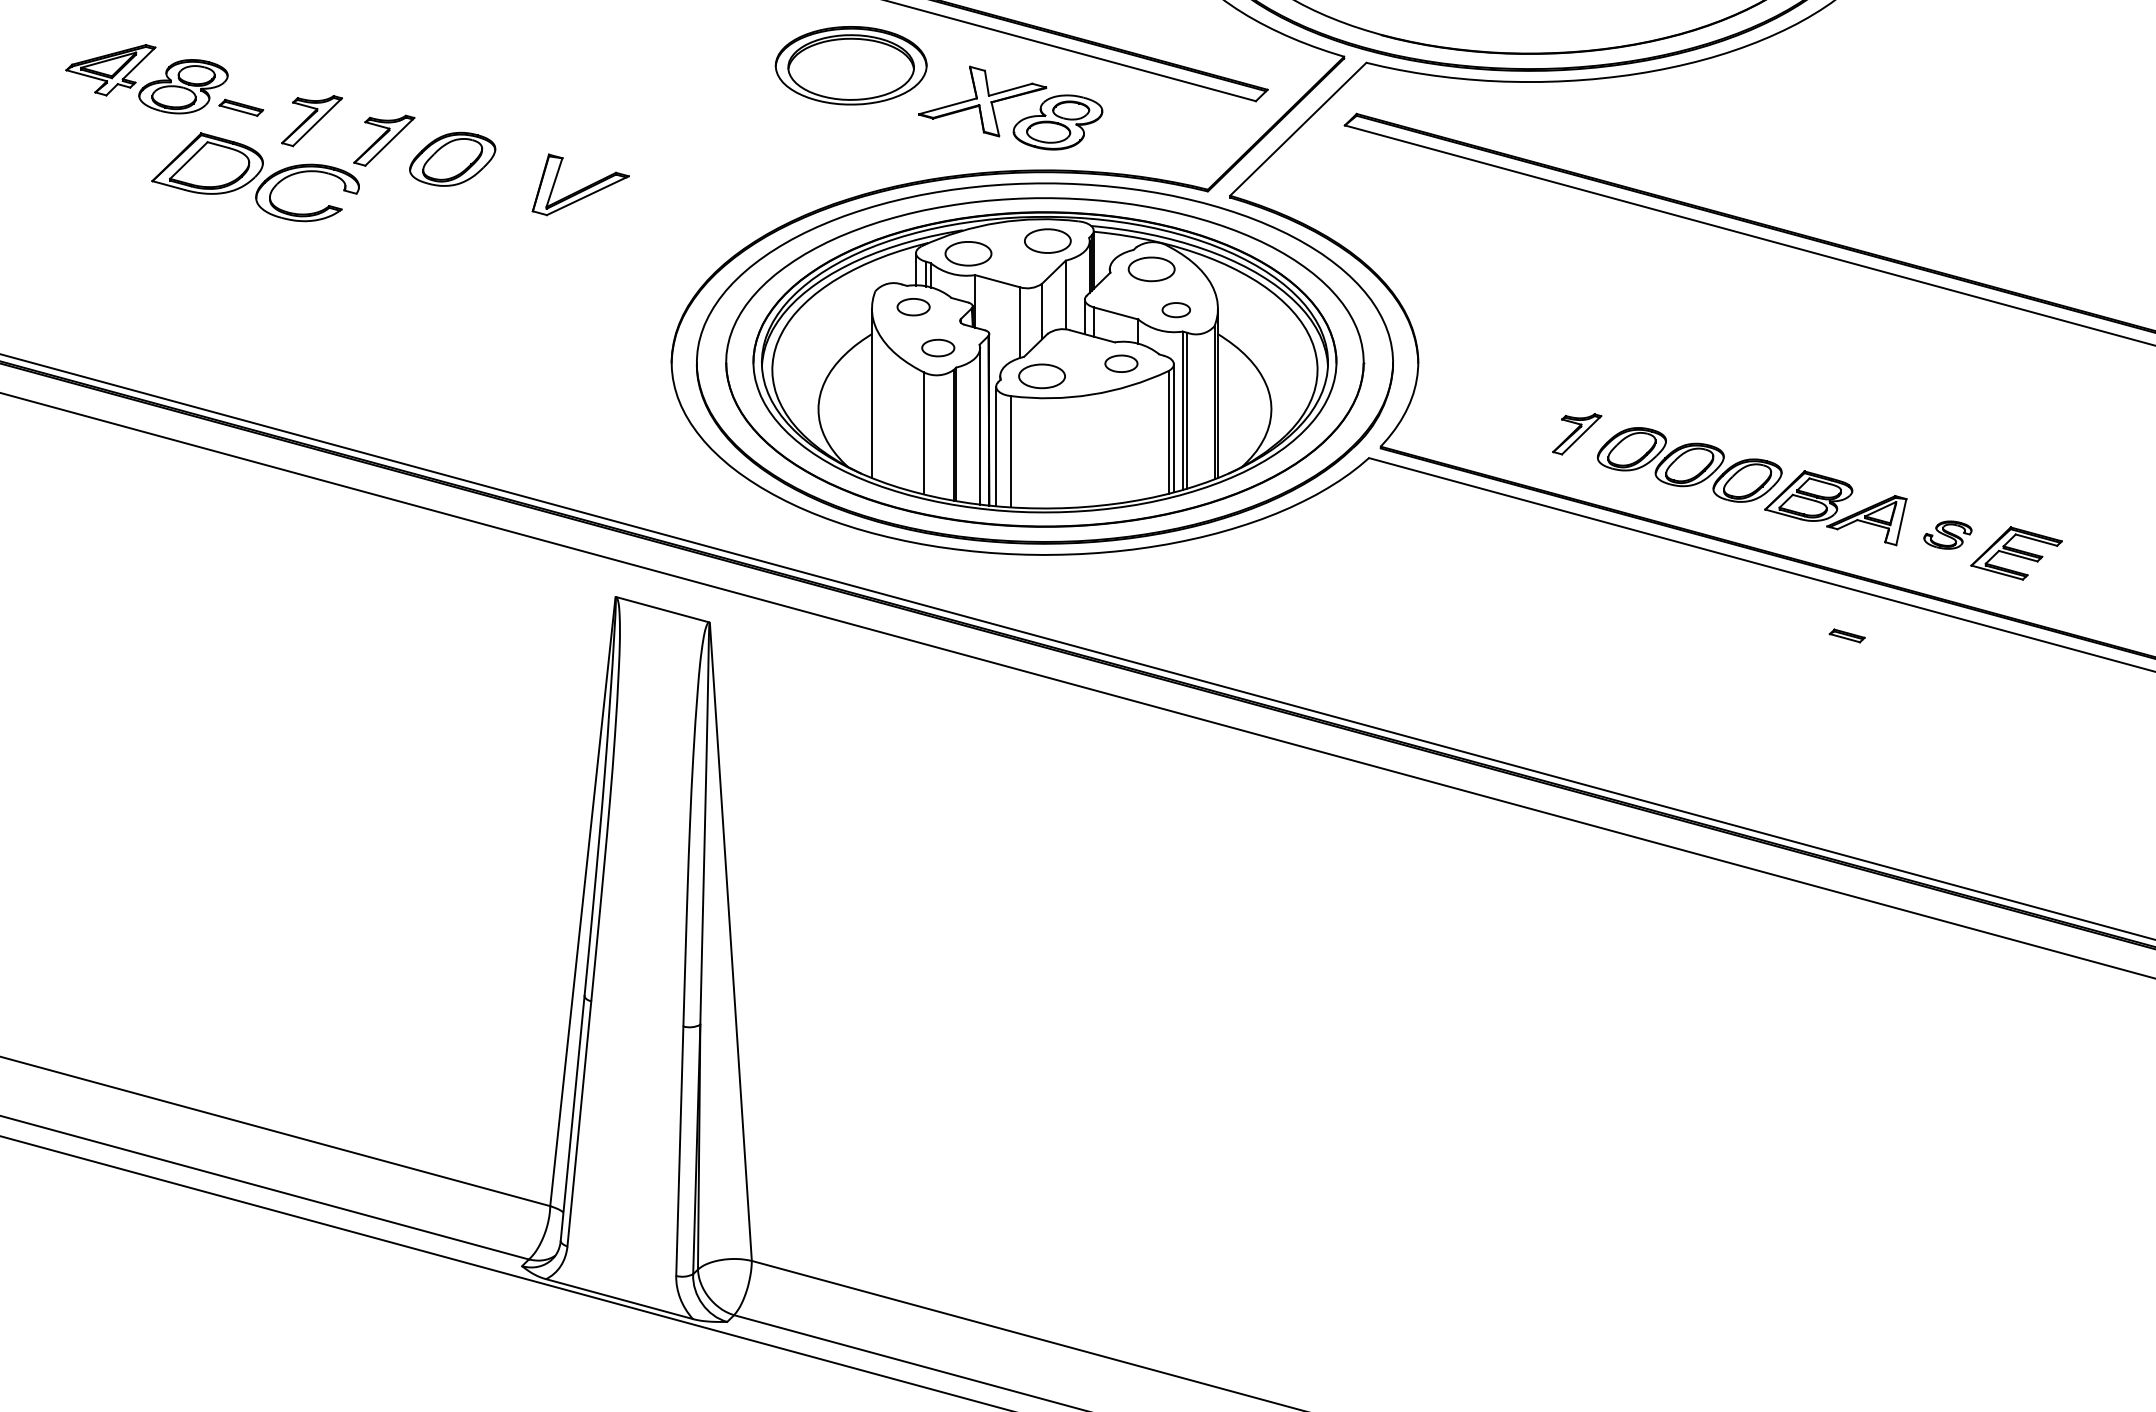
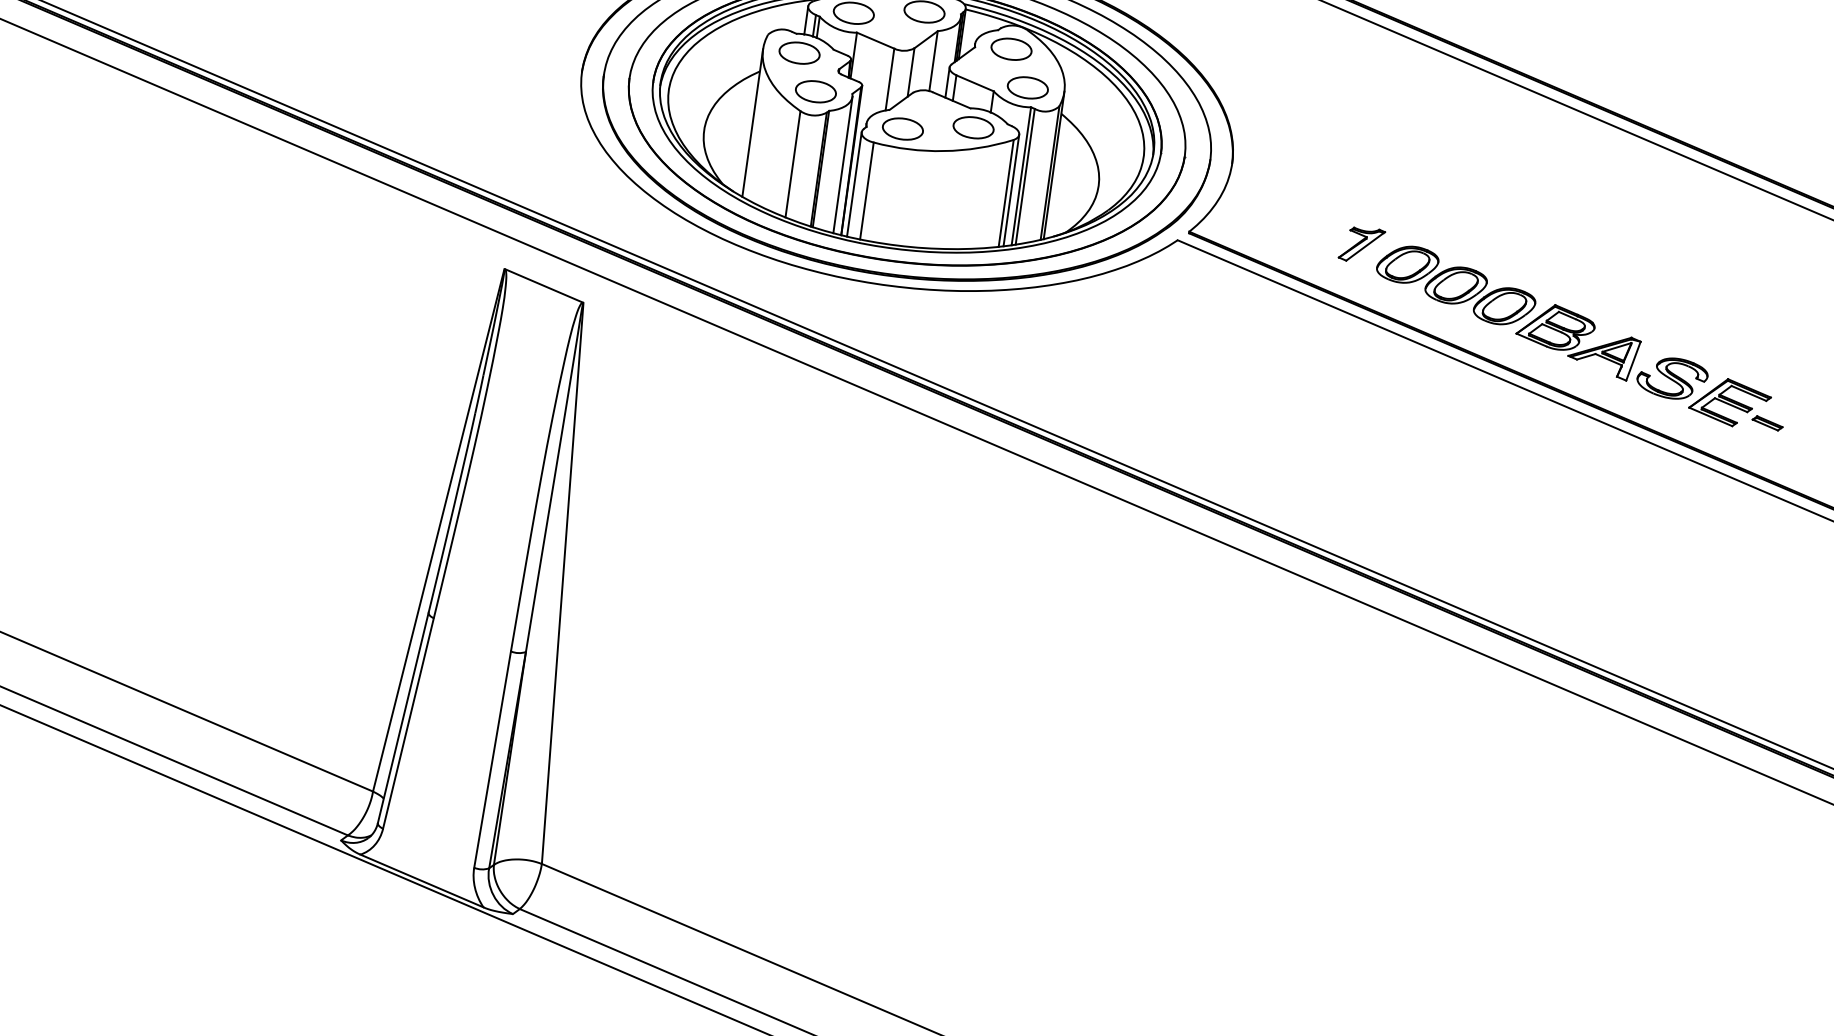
part: (913, 306) -> (799, 52), size x1.43
part: (1176, 309) -> (1028, 87), size x1.67
part: (938, 347) -> (816, 91), size x1.43
part: (1121, 363) -> (973, 127), size x1.43
part: (1947, 534) -> (1672, 377), size x1.67
part: (1846, 635) -> (1767, 422), moved

